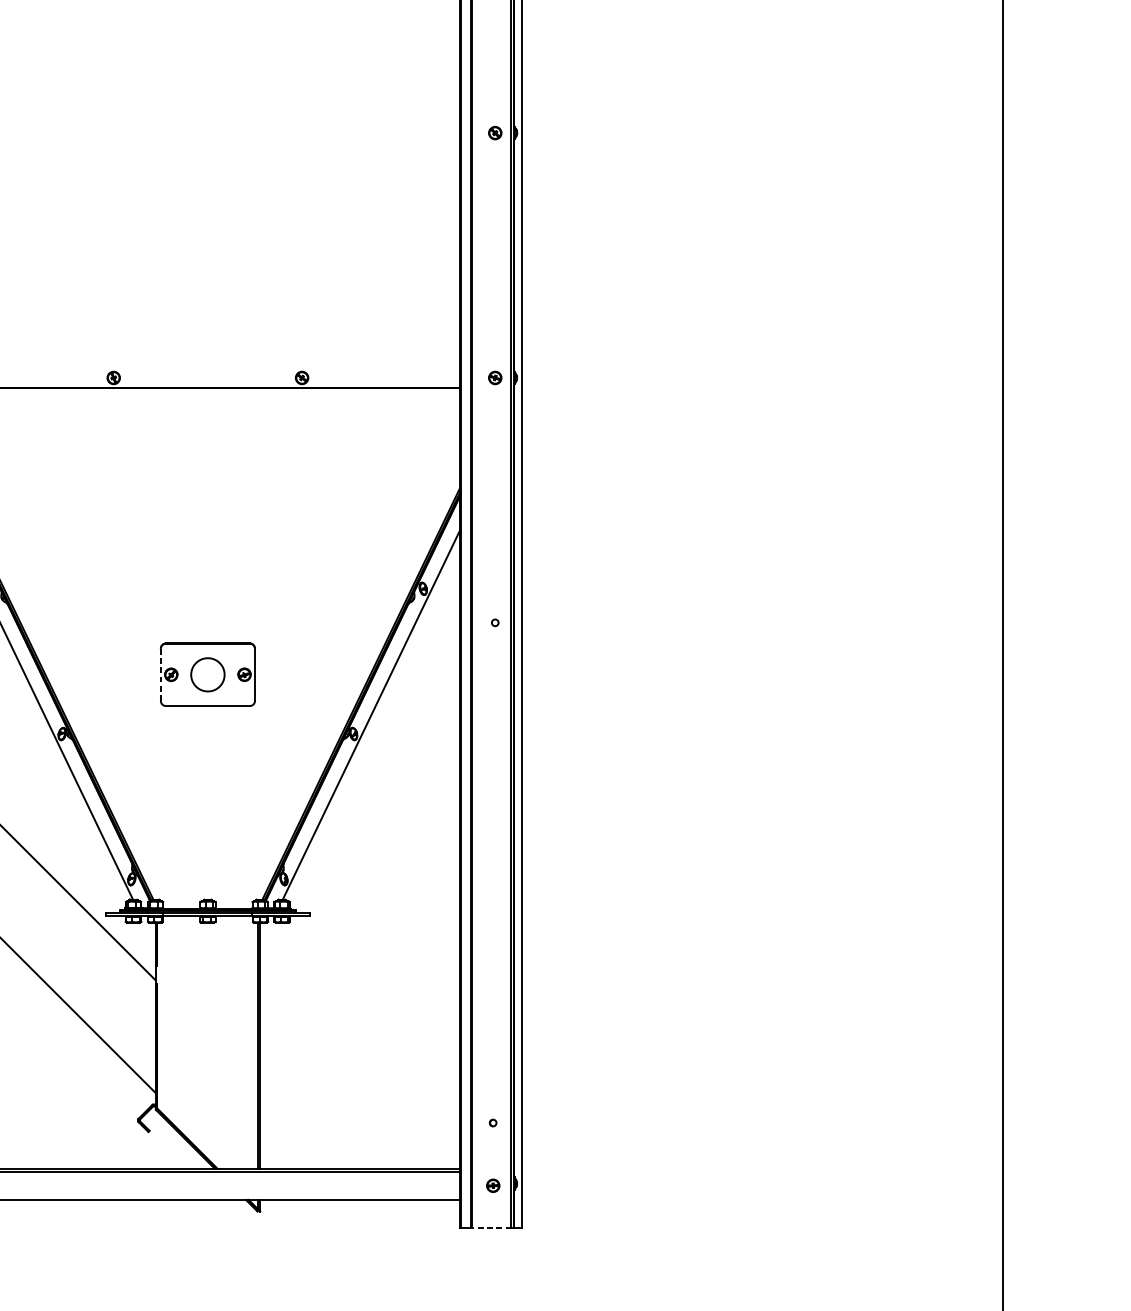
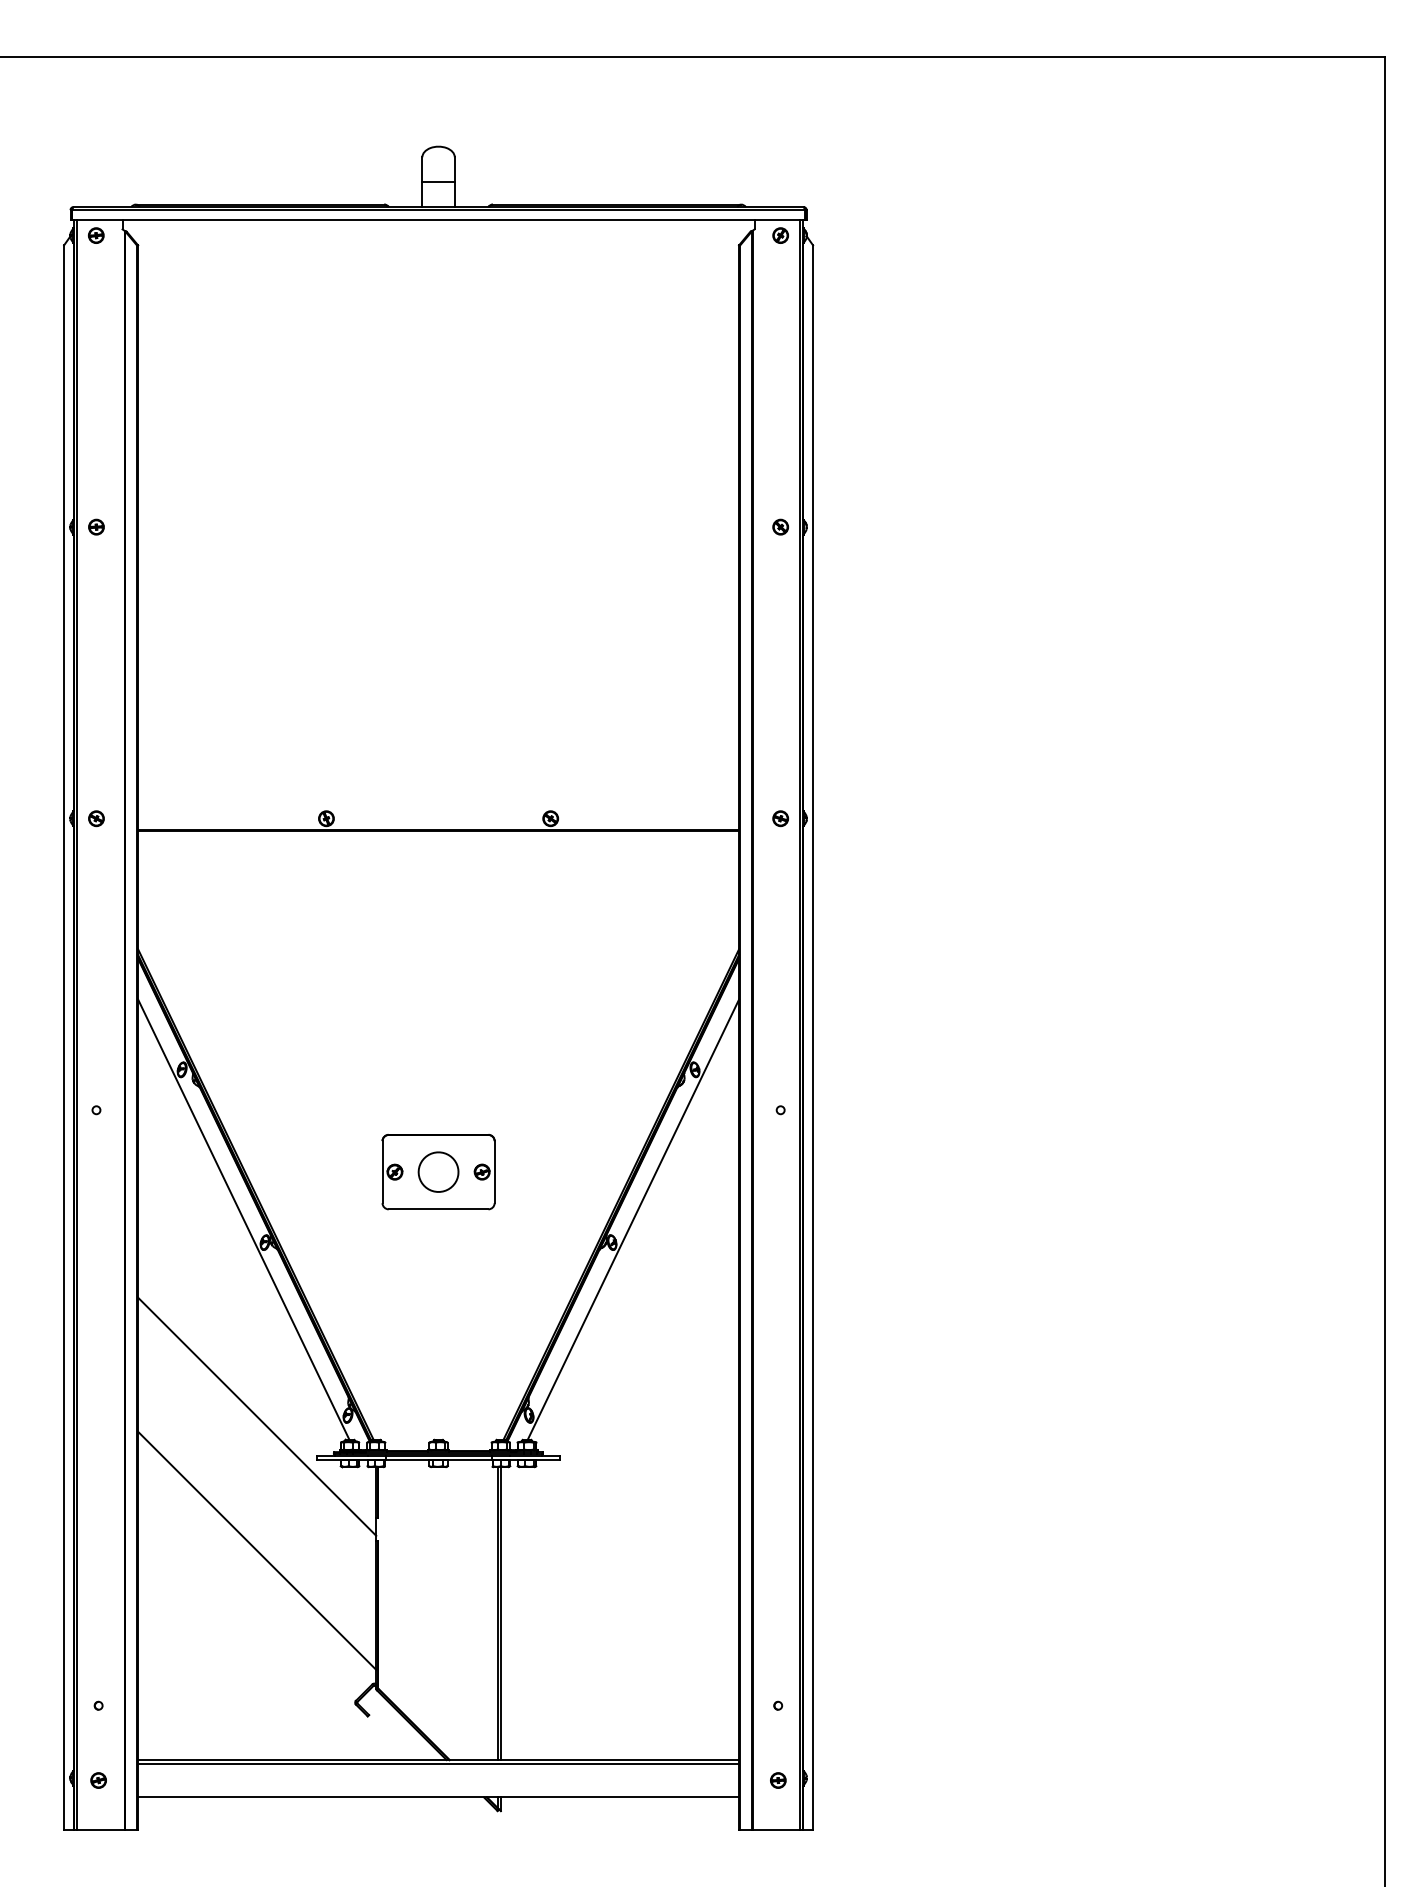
line: (160, 675) -> (382, 1172), dashed -> solid
line: (491, 1227) -> (776, 1830), dashed -> solid

